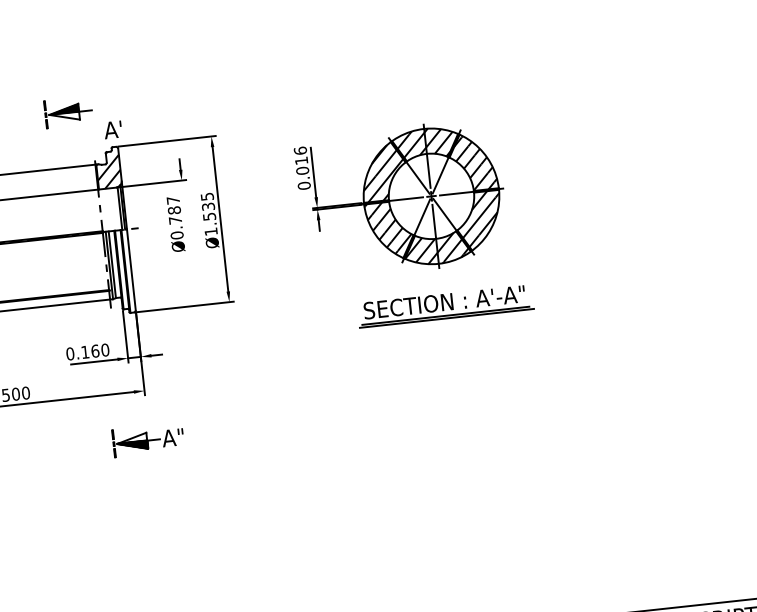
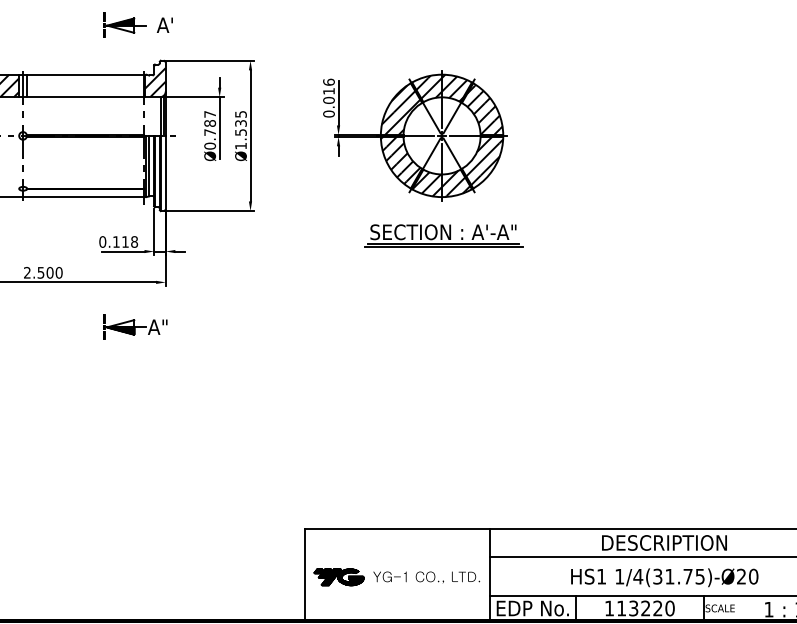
text: (112, 129) -> (164, 24), moved
line: (185, 214) -> (219, 128), added
text: (100, 350) -> (130, 241), 0.160 -> 0.118
part: (148, 439) -> (135, 326), moved

